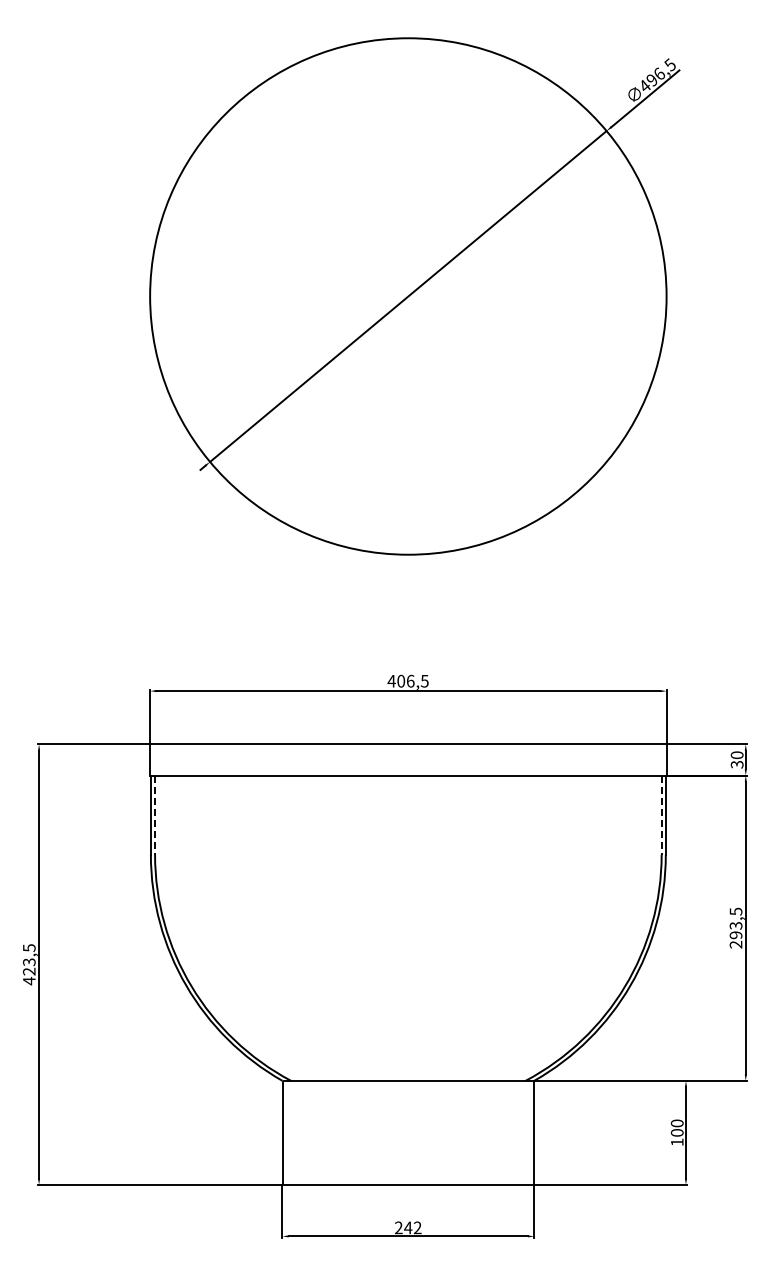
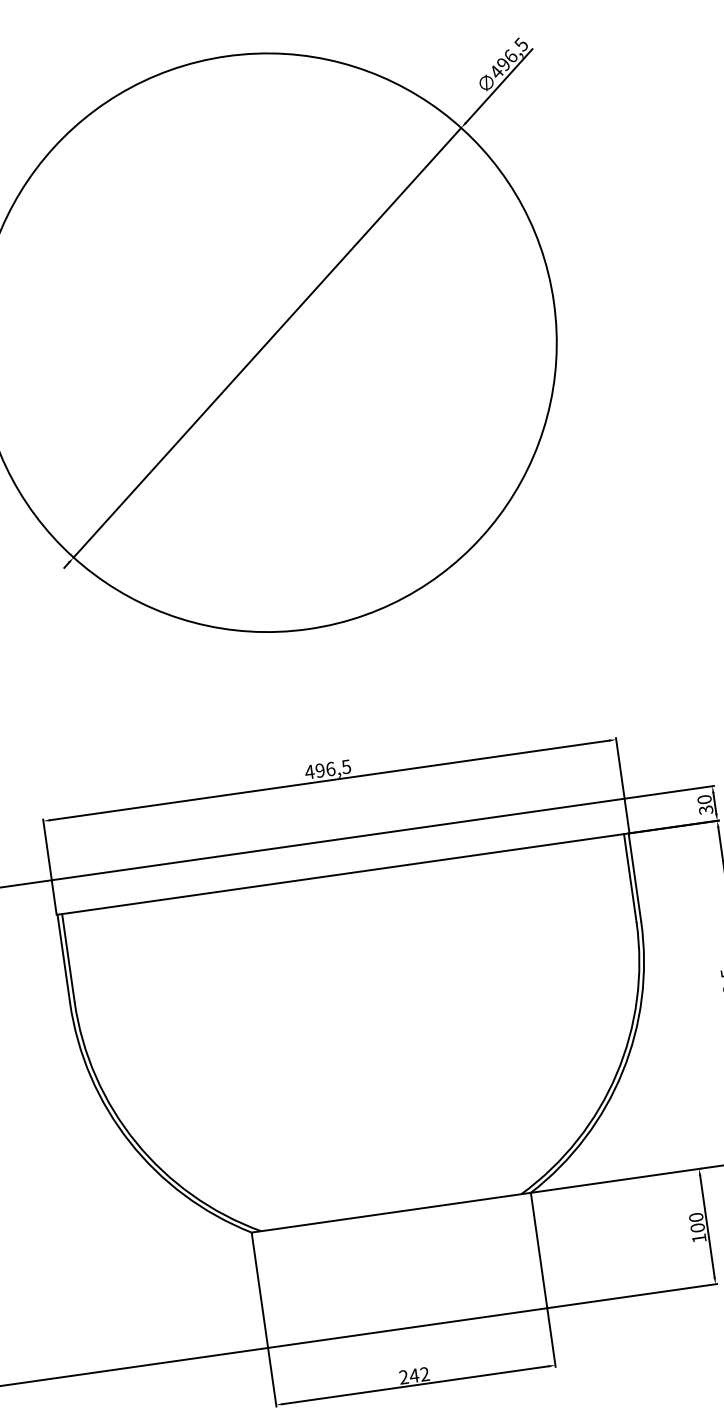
text: (401, 681) -> (320, 770), 406,5 -> 496,5
line: (155, 815) -> (68, 958), dashed -> solid
line: (661, 815) -> (630, 878), dashed -> solid

